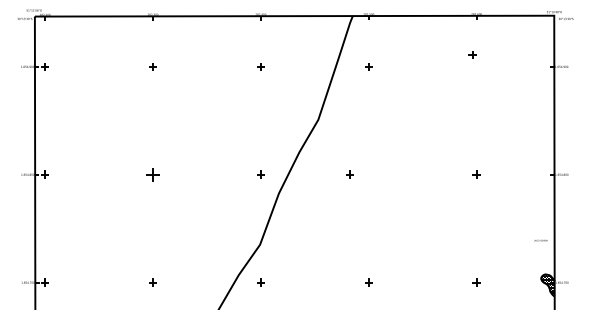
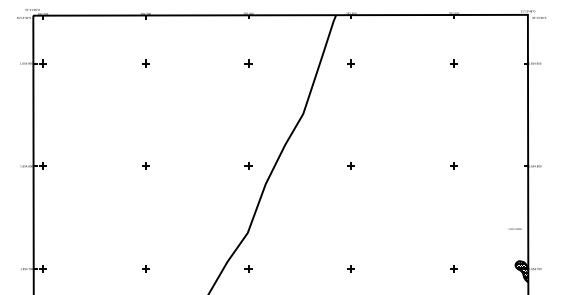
part: (472, 54) -> (453, 63), moved
part: (152, 174) -> (145, 166), size x0.62
part: (349, 174) -> (351, 166), moved

